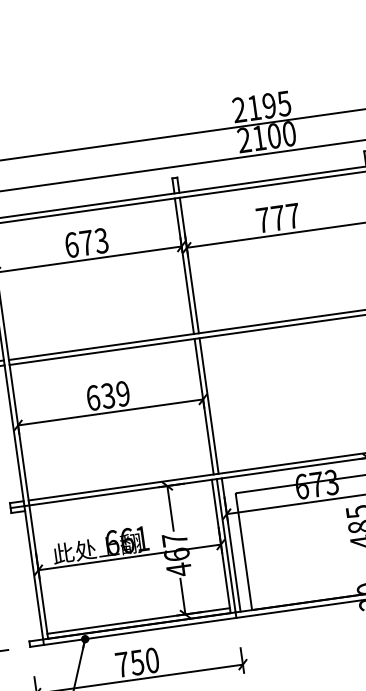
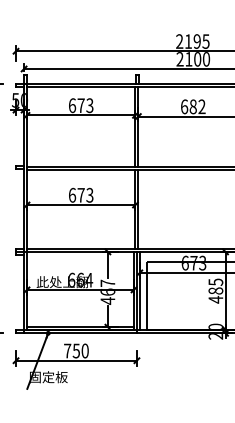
text: (278, 217) -> (193, 106), 777 -> 682
text: (115, 393) -> (85, 194), 639 -> 673
text: (142, 539) -> (89, 280), 661 -> 664

